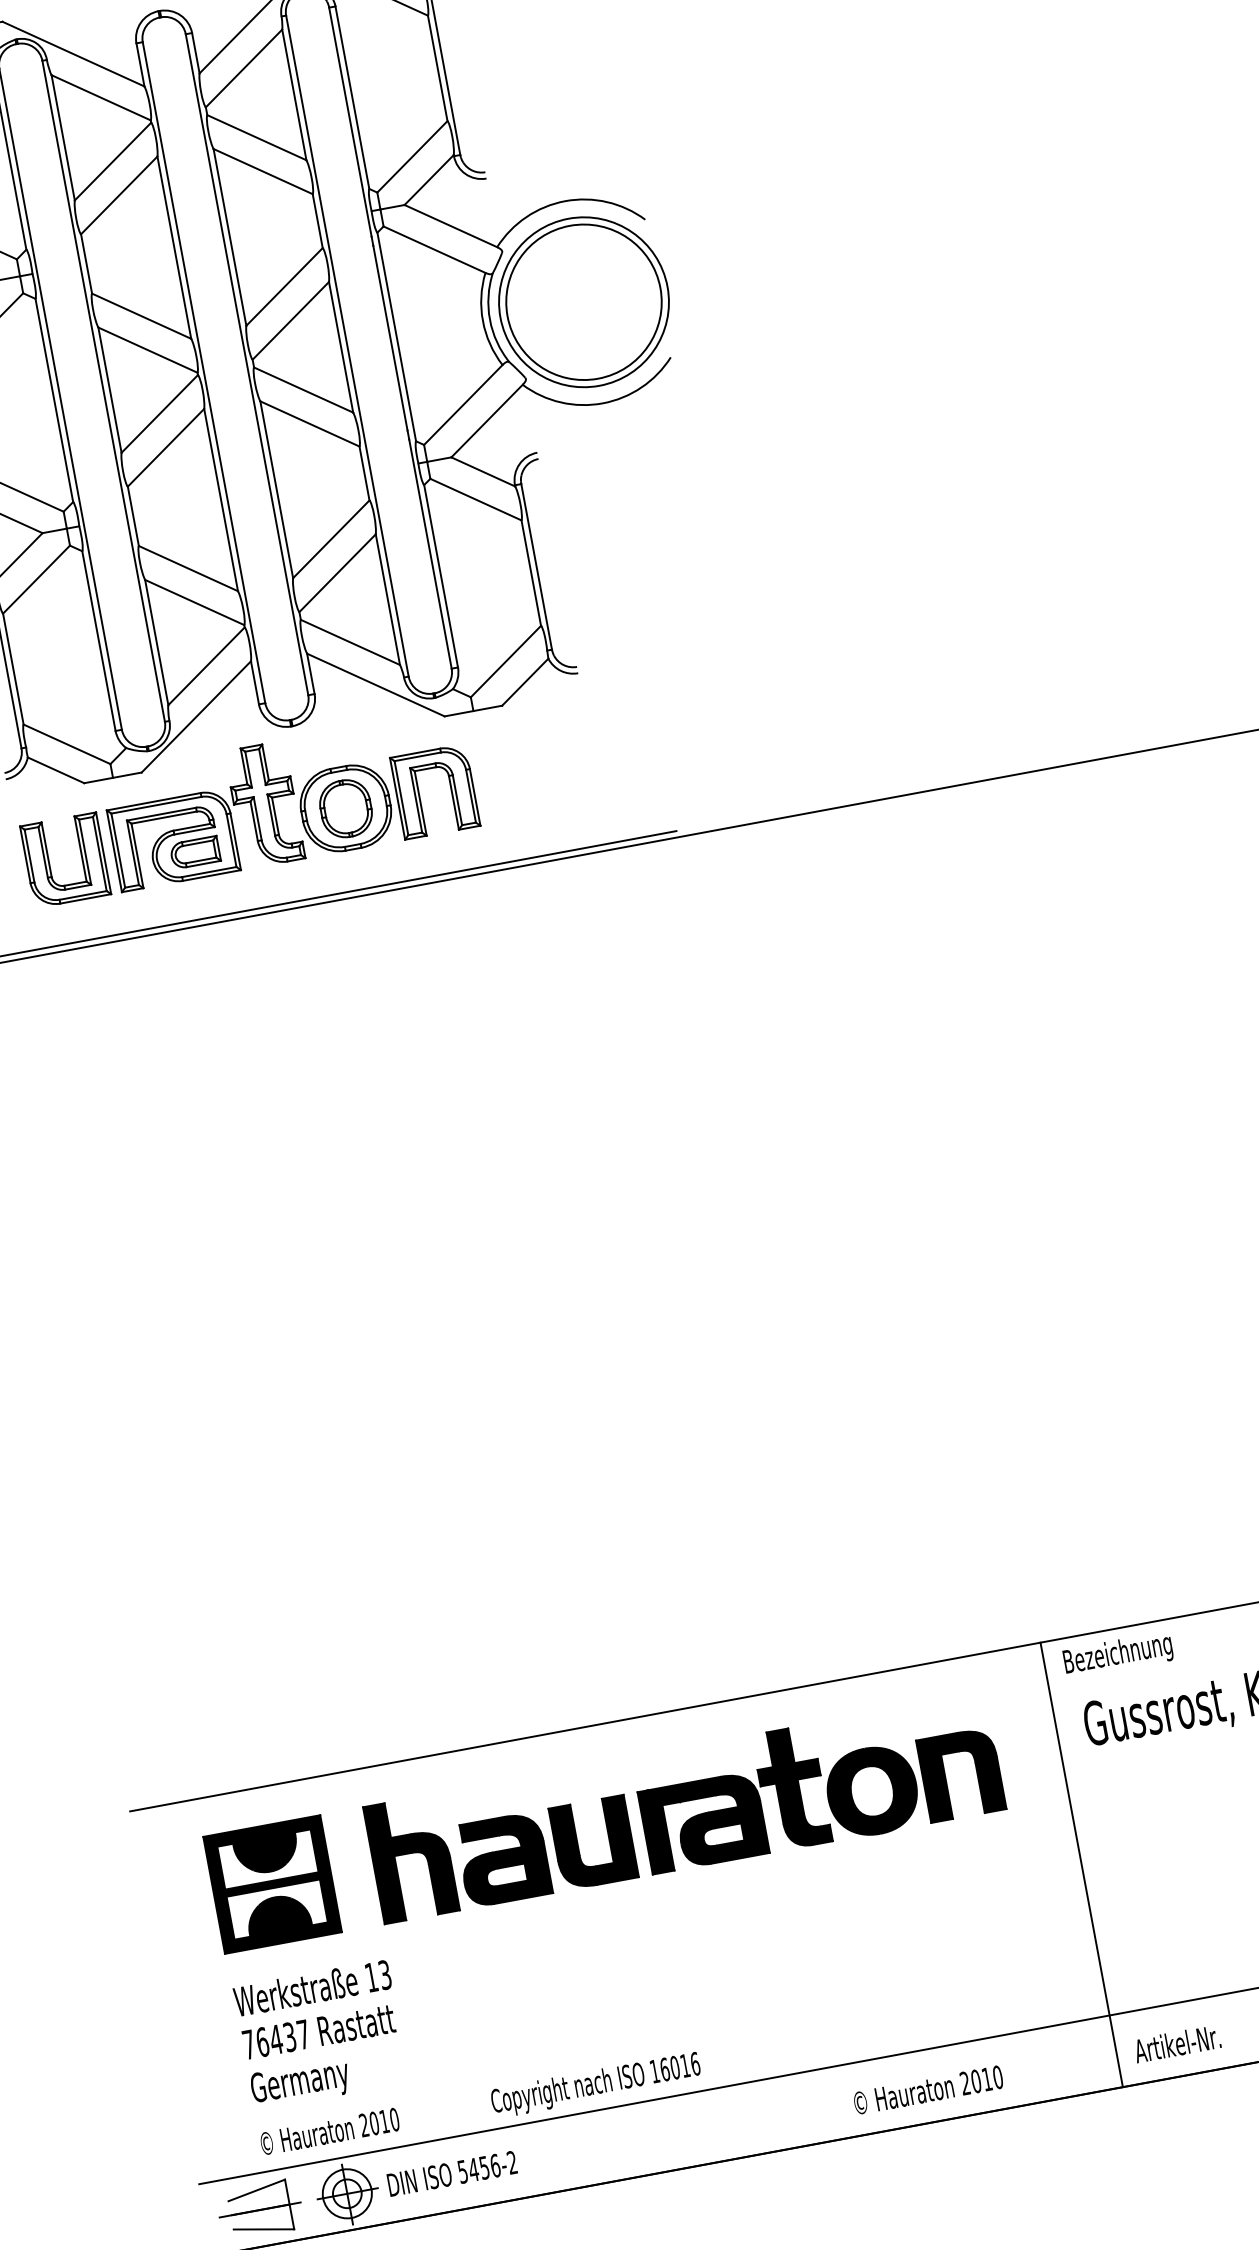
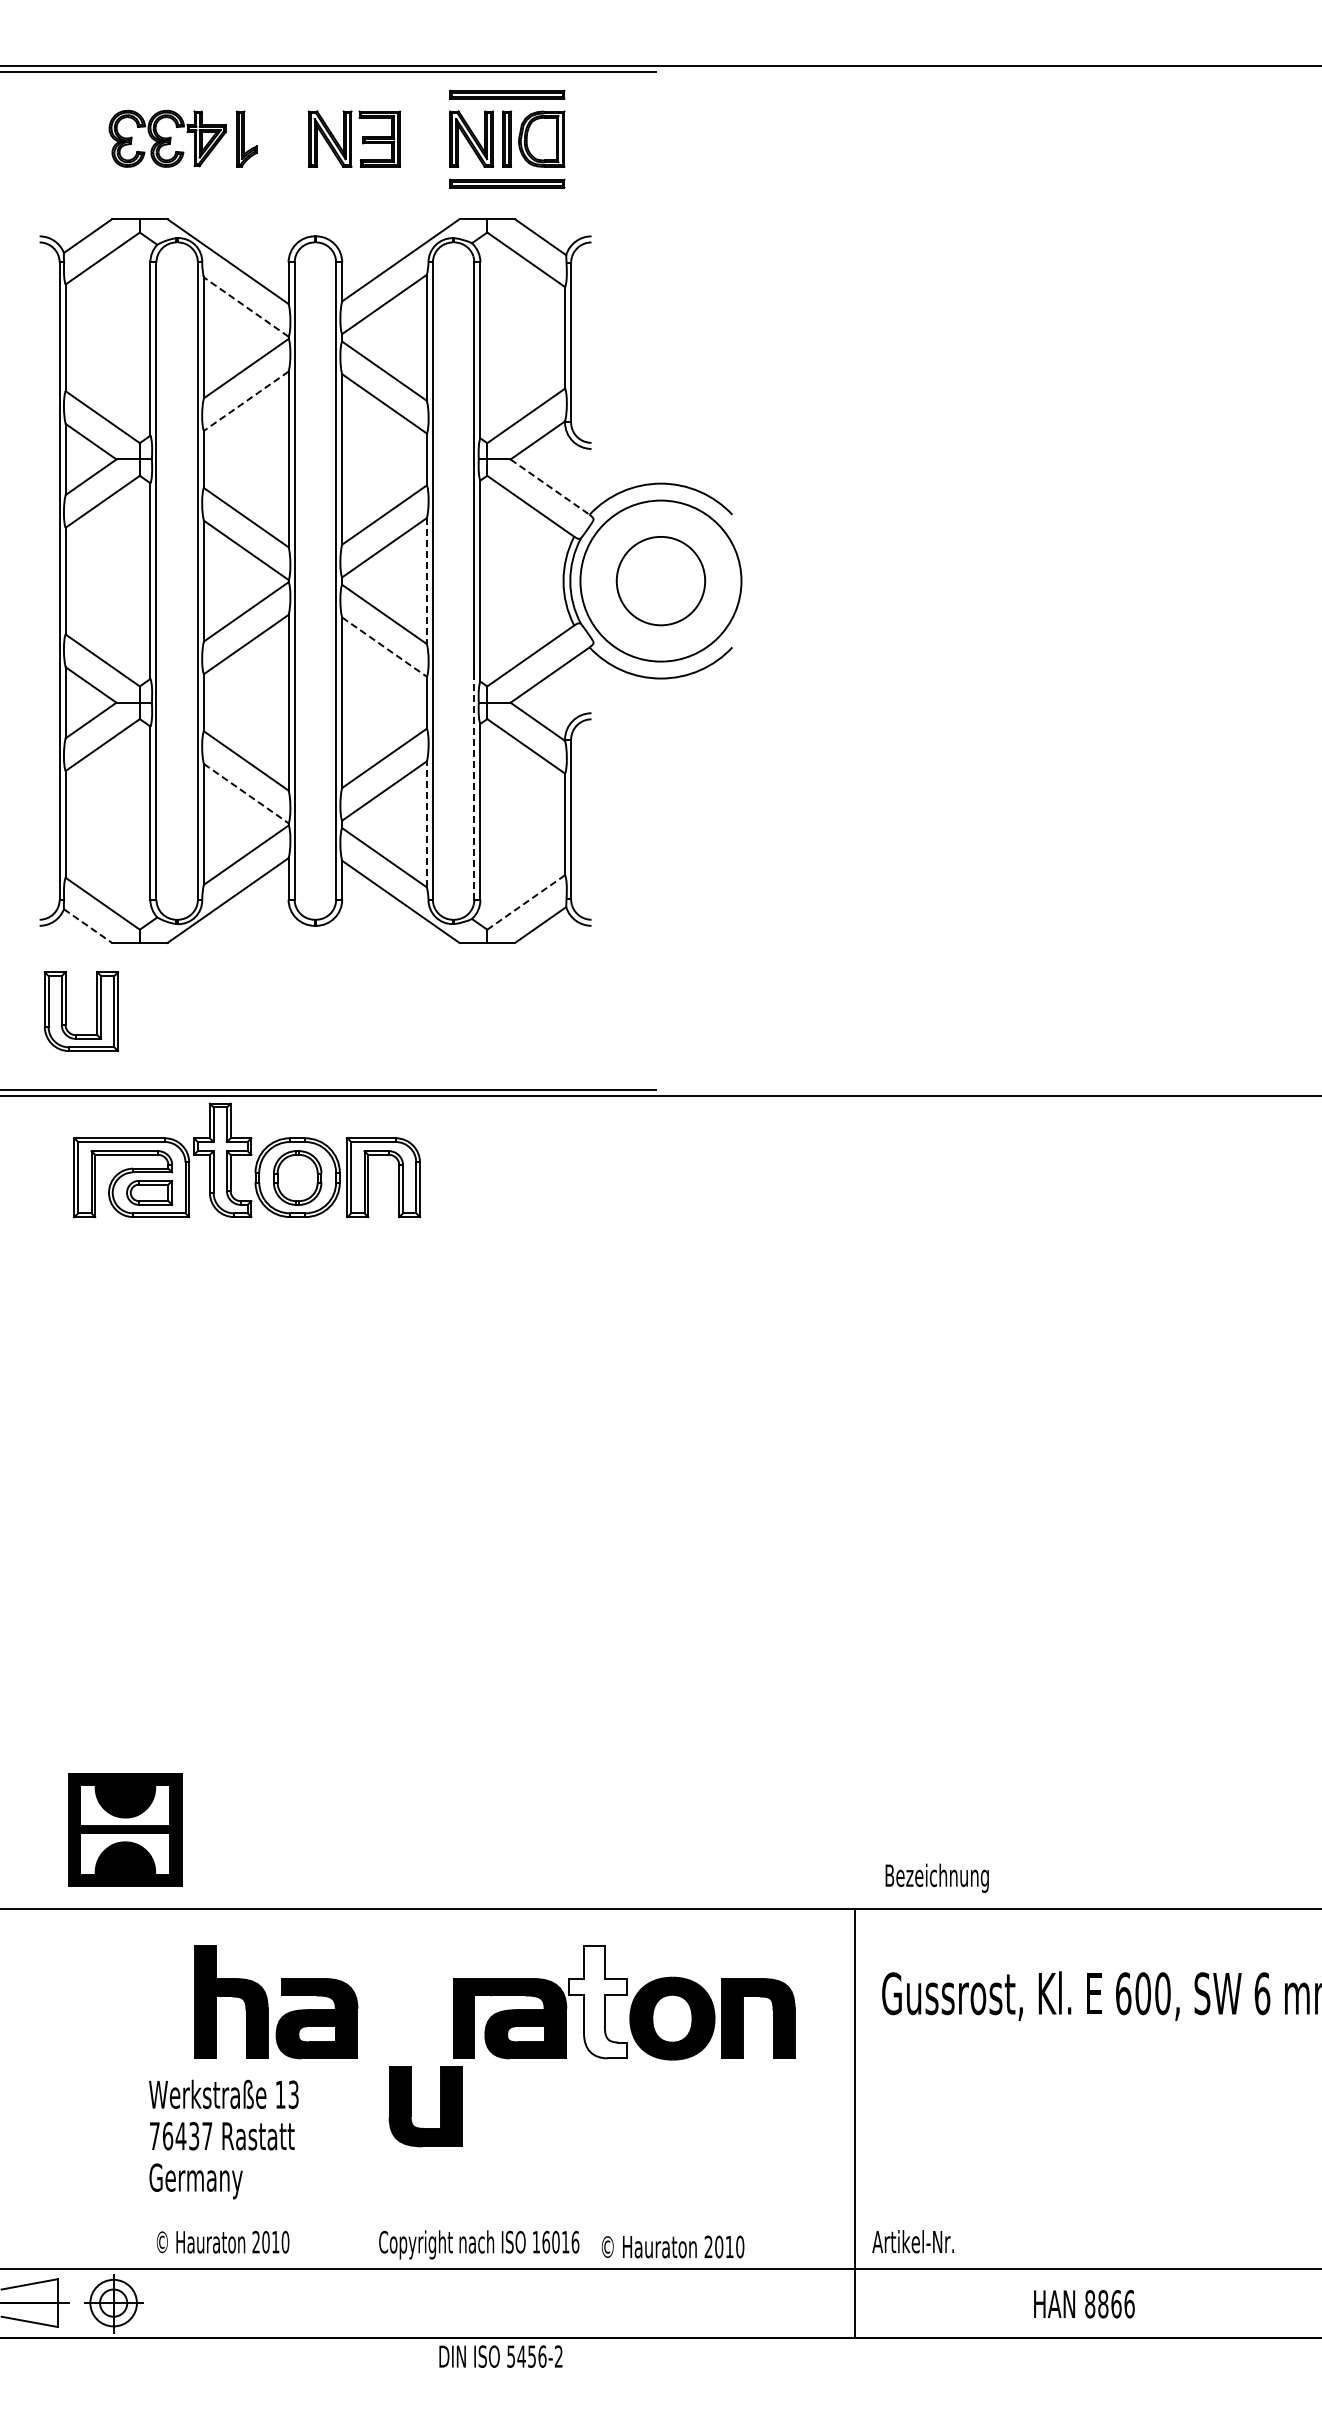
line: (101, 98) -> (246, 307), solid -> dashed
line: (119, 195) -> (246, 401), solid -> dashed
line: (451, 226) -> (550, 487), solid -> dashed
circle: (583, 301) -> (660, 580), size x0.6
line: (340, 347) -> (426, 581), solid -> dashed
line: (309, 424) -> (384, 647), solid -> dashed
line: (430, 553) -> (474, 788), solid -> dashed
line: (387, 599) -> (426, 824), solid -> dashed
line: (194, 602) -> (246, 793), solid -> dashed
line: (505, 661) -> (525, 902), solid -> dashed
line: (56, 770) -> (88, 926), solid -> dashed
part: (289, 800) -> (246, 1160), moved
text: (1117, 1654) -> (936, 1877), moved
fill: (792, 1787) -> (598, 2001), removed
part: (578, 1845) -> (411, 2106), moved
part: (272, 1884) -> (125, 1829), moved
text: (320, 2034) -> (223, 2139), moved
text: (1176, 2043) -> (912, 2241), moved
text: (927, 2089) -> (672, 2246), moved
text: (480, 2106) -> (367, 2244), moved
text: (451, 2173) -> (500, 2356), moved

